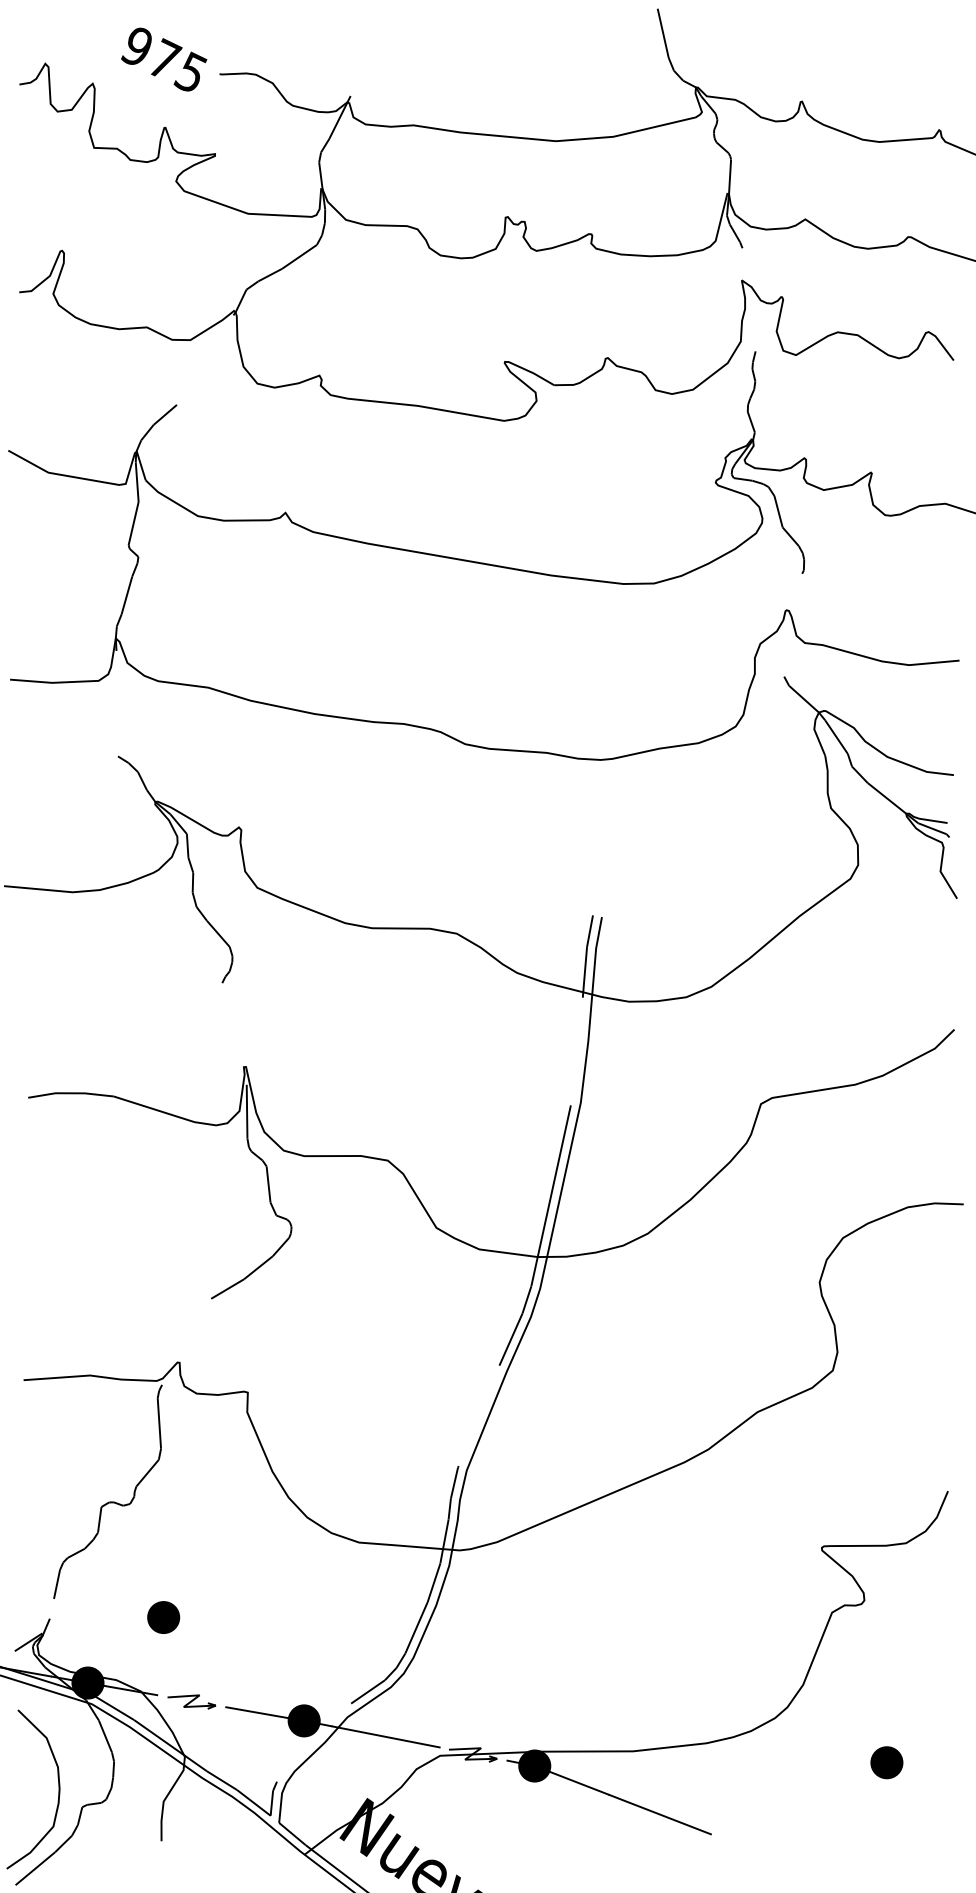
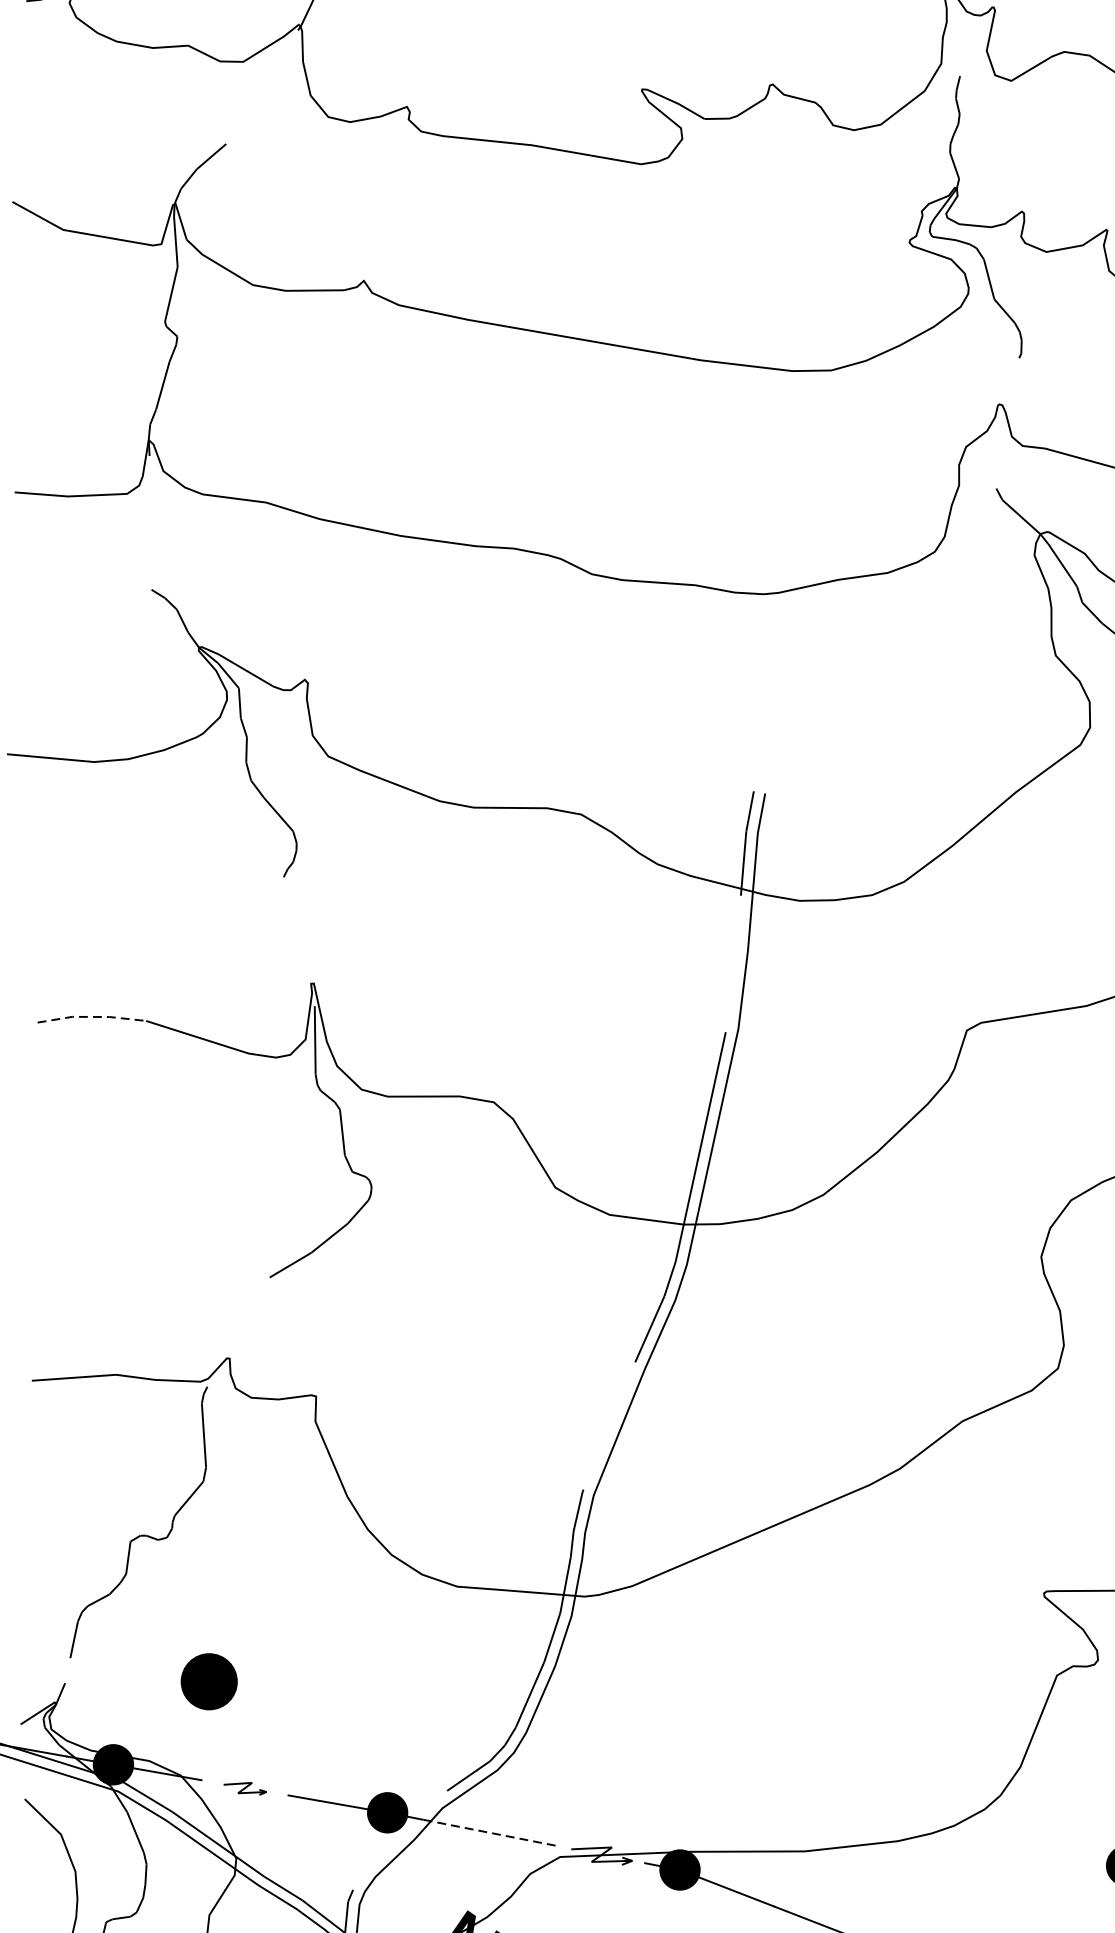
line: (71, 1093) -> (92, 1017), solid -> dashed
part: (163, 1617) -> (209, 1681), size x1.4
part: (191, 1701) -> (244, 1788), size x0.7
line: (386, 1736) -> (492, 1832), solid -> dashed

